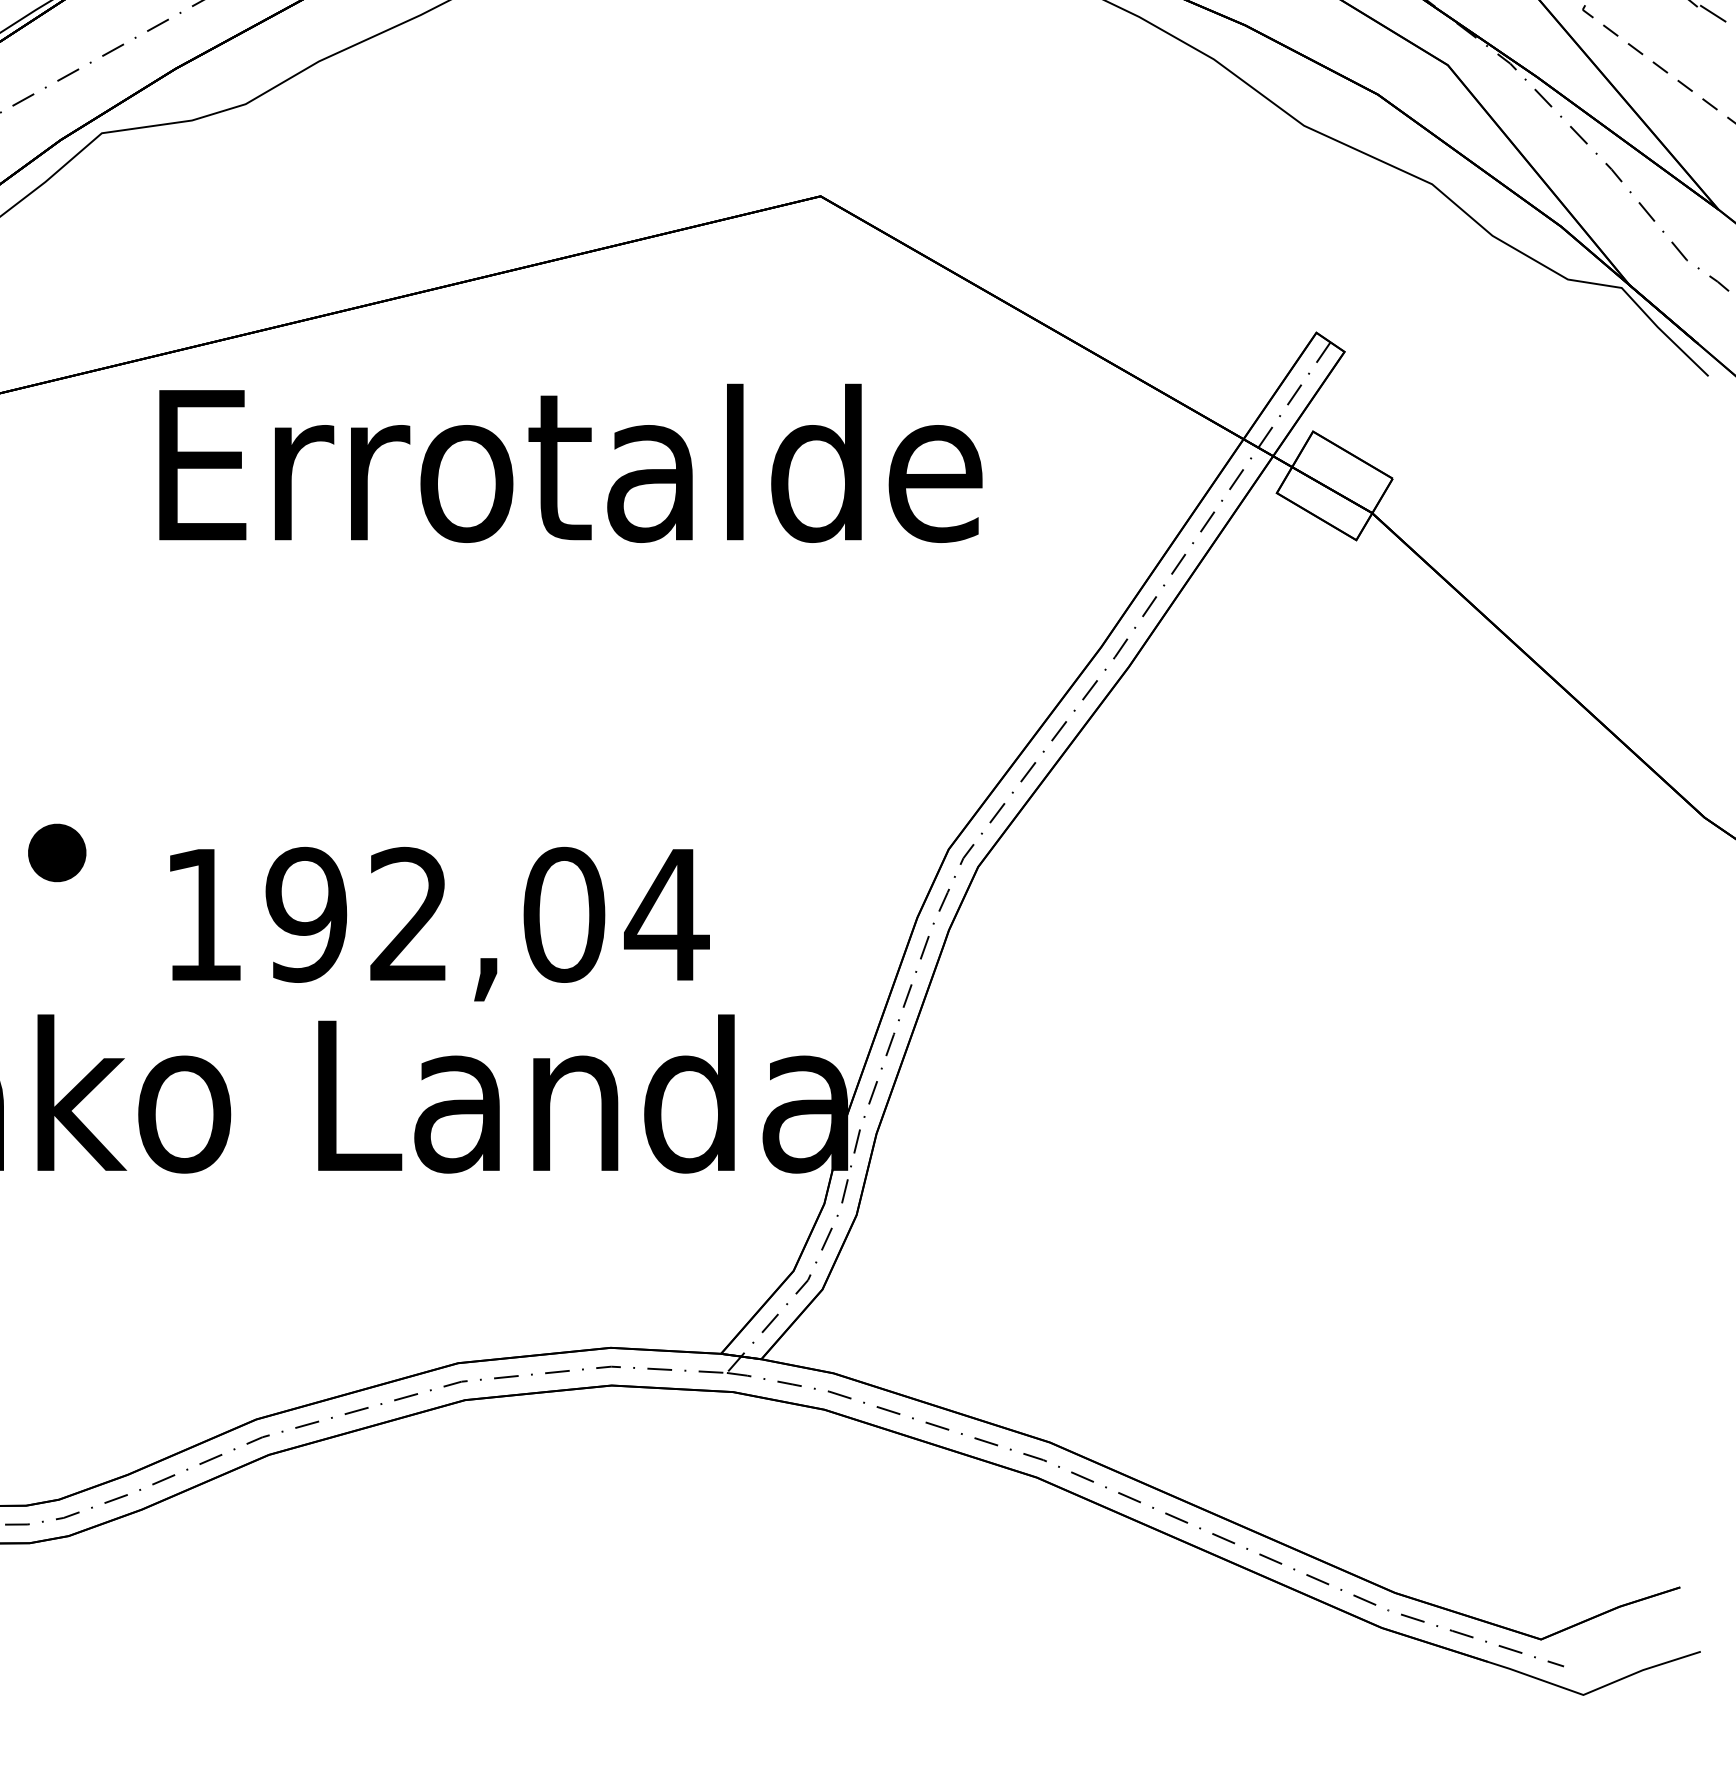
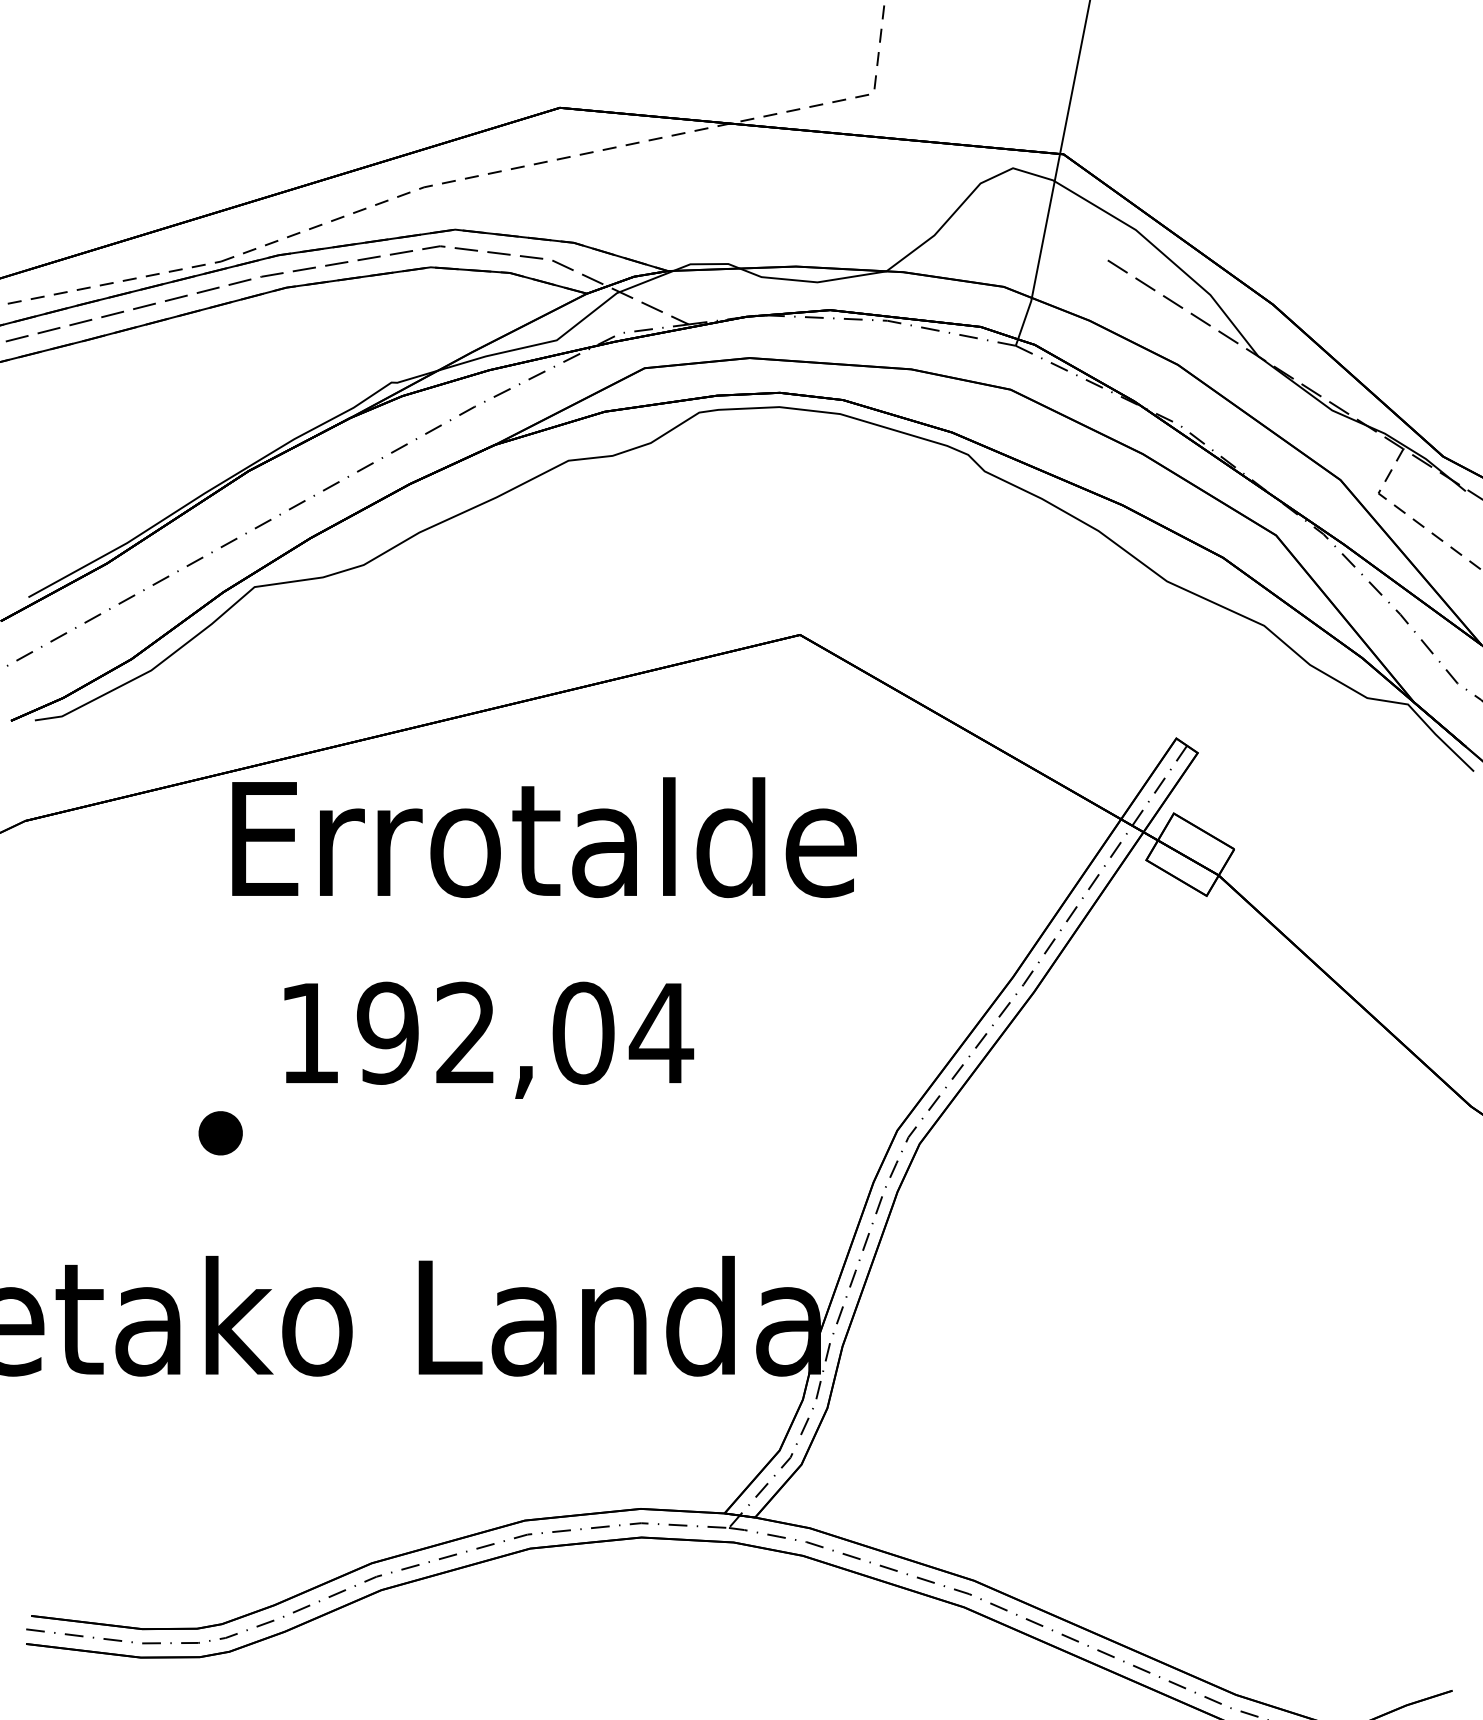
text: (570, 463) -> (544, 837), moved
text: (440, 923) -> (489, 1039), moved

